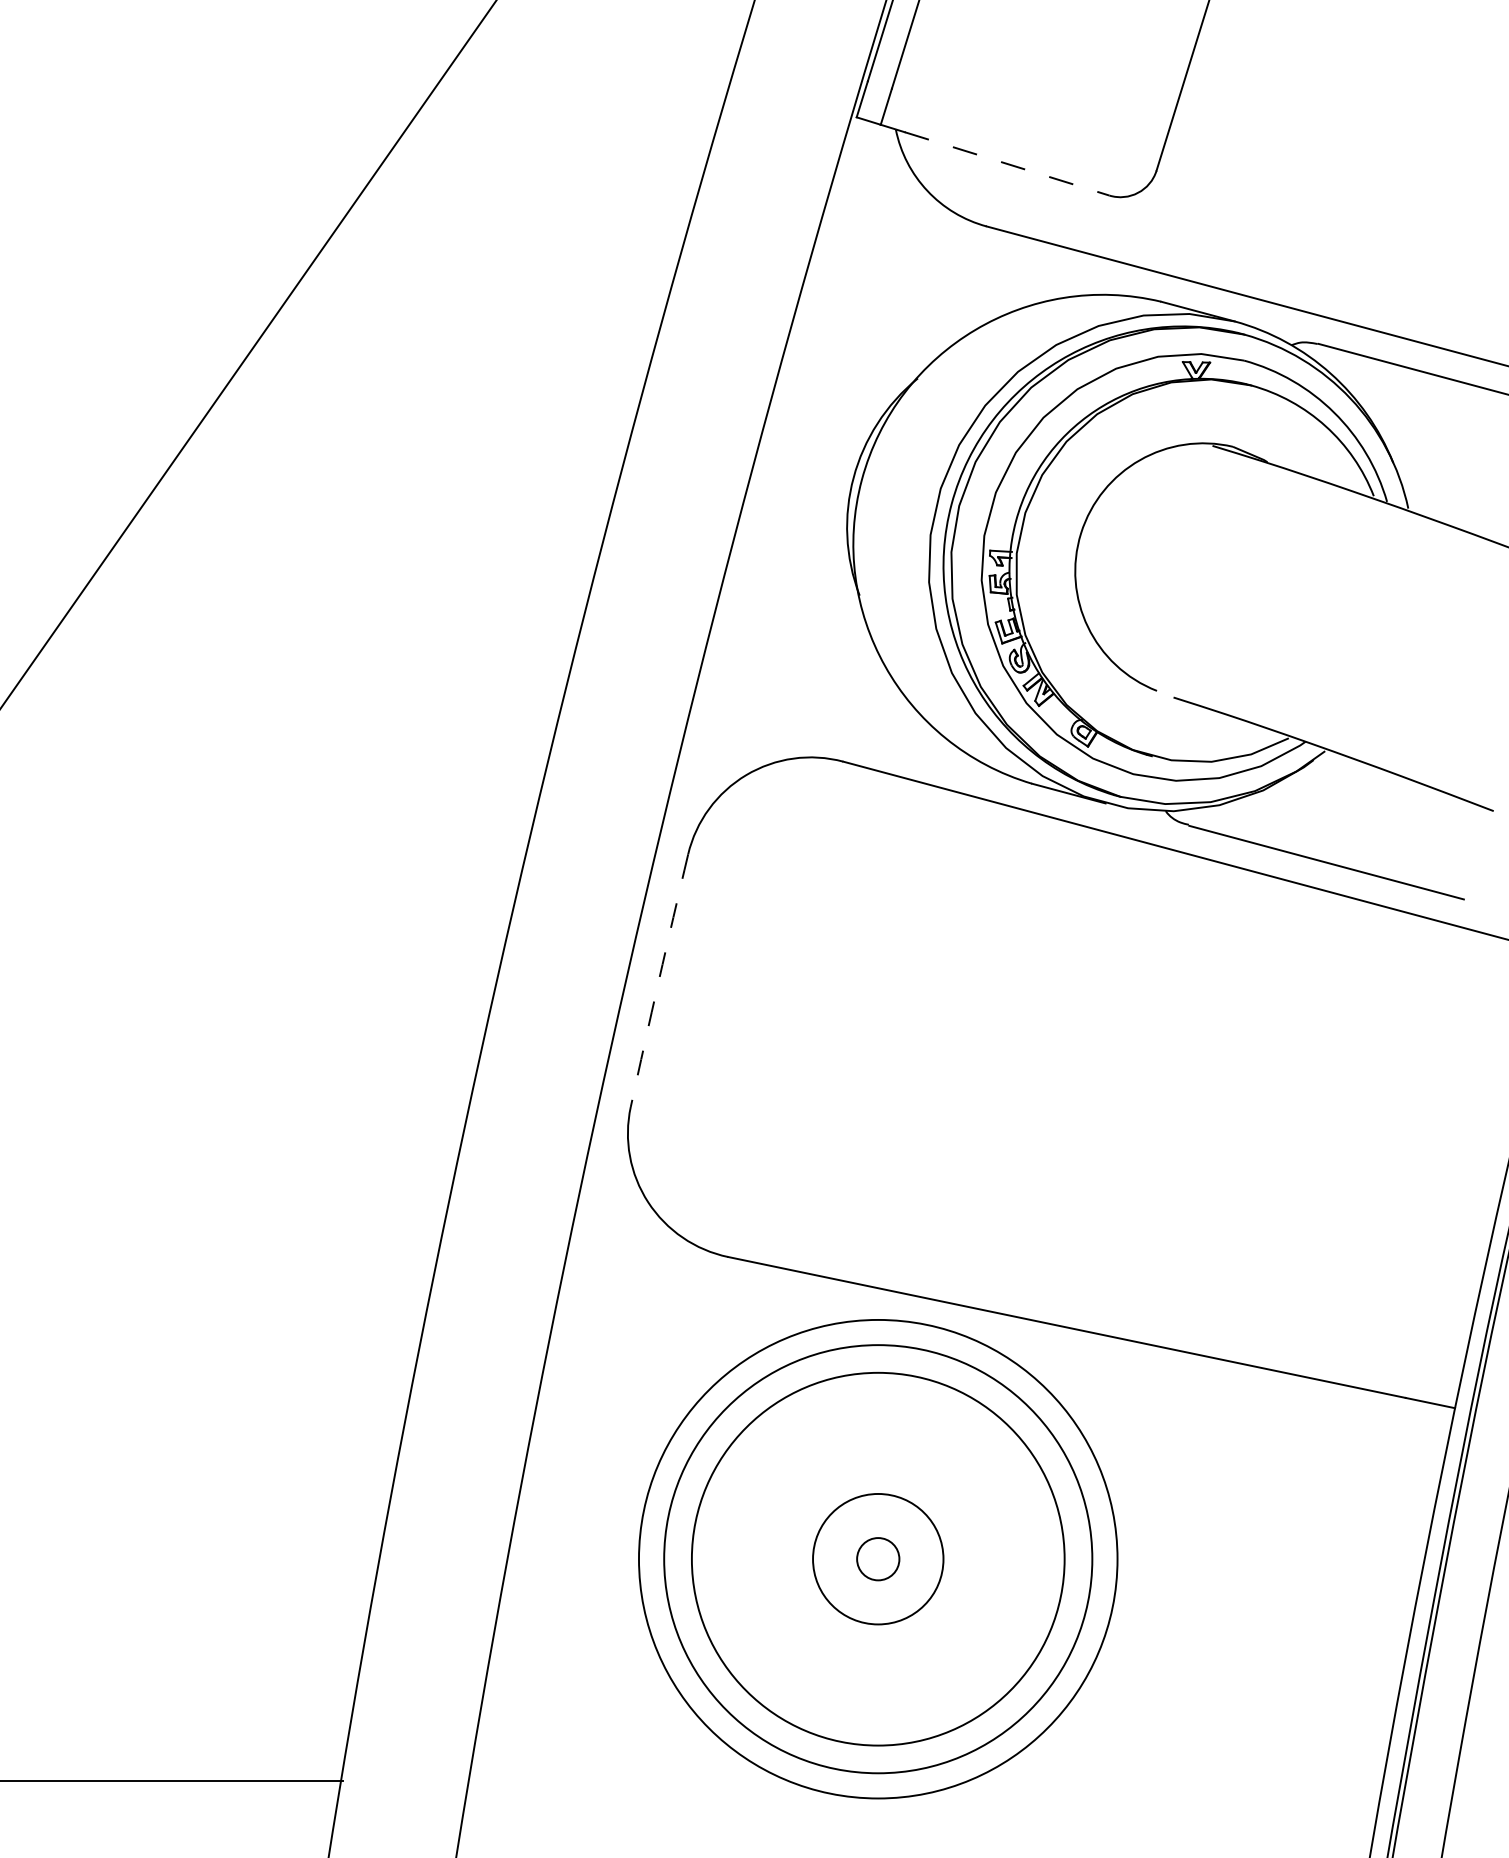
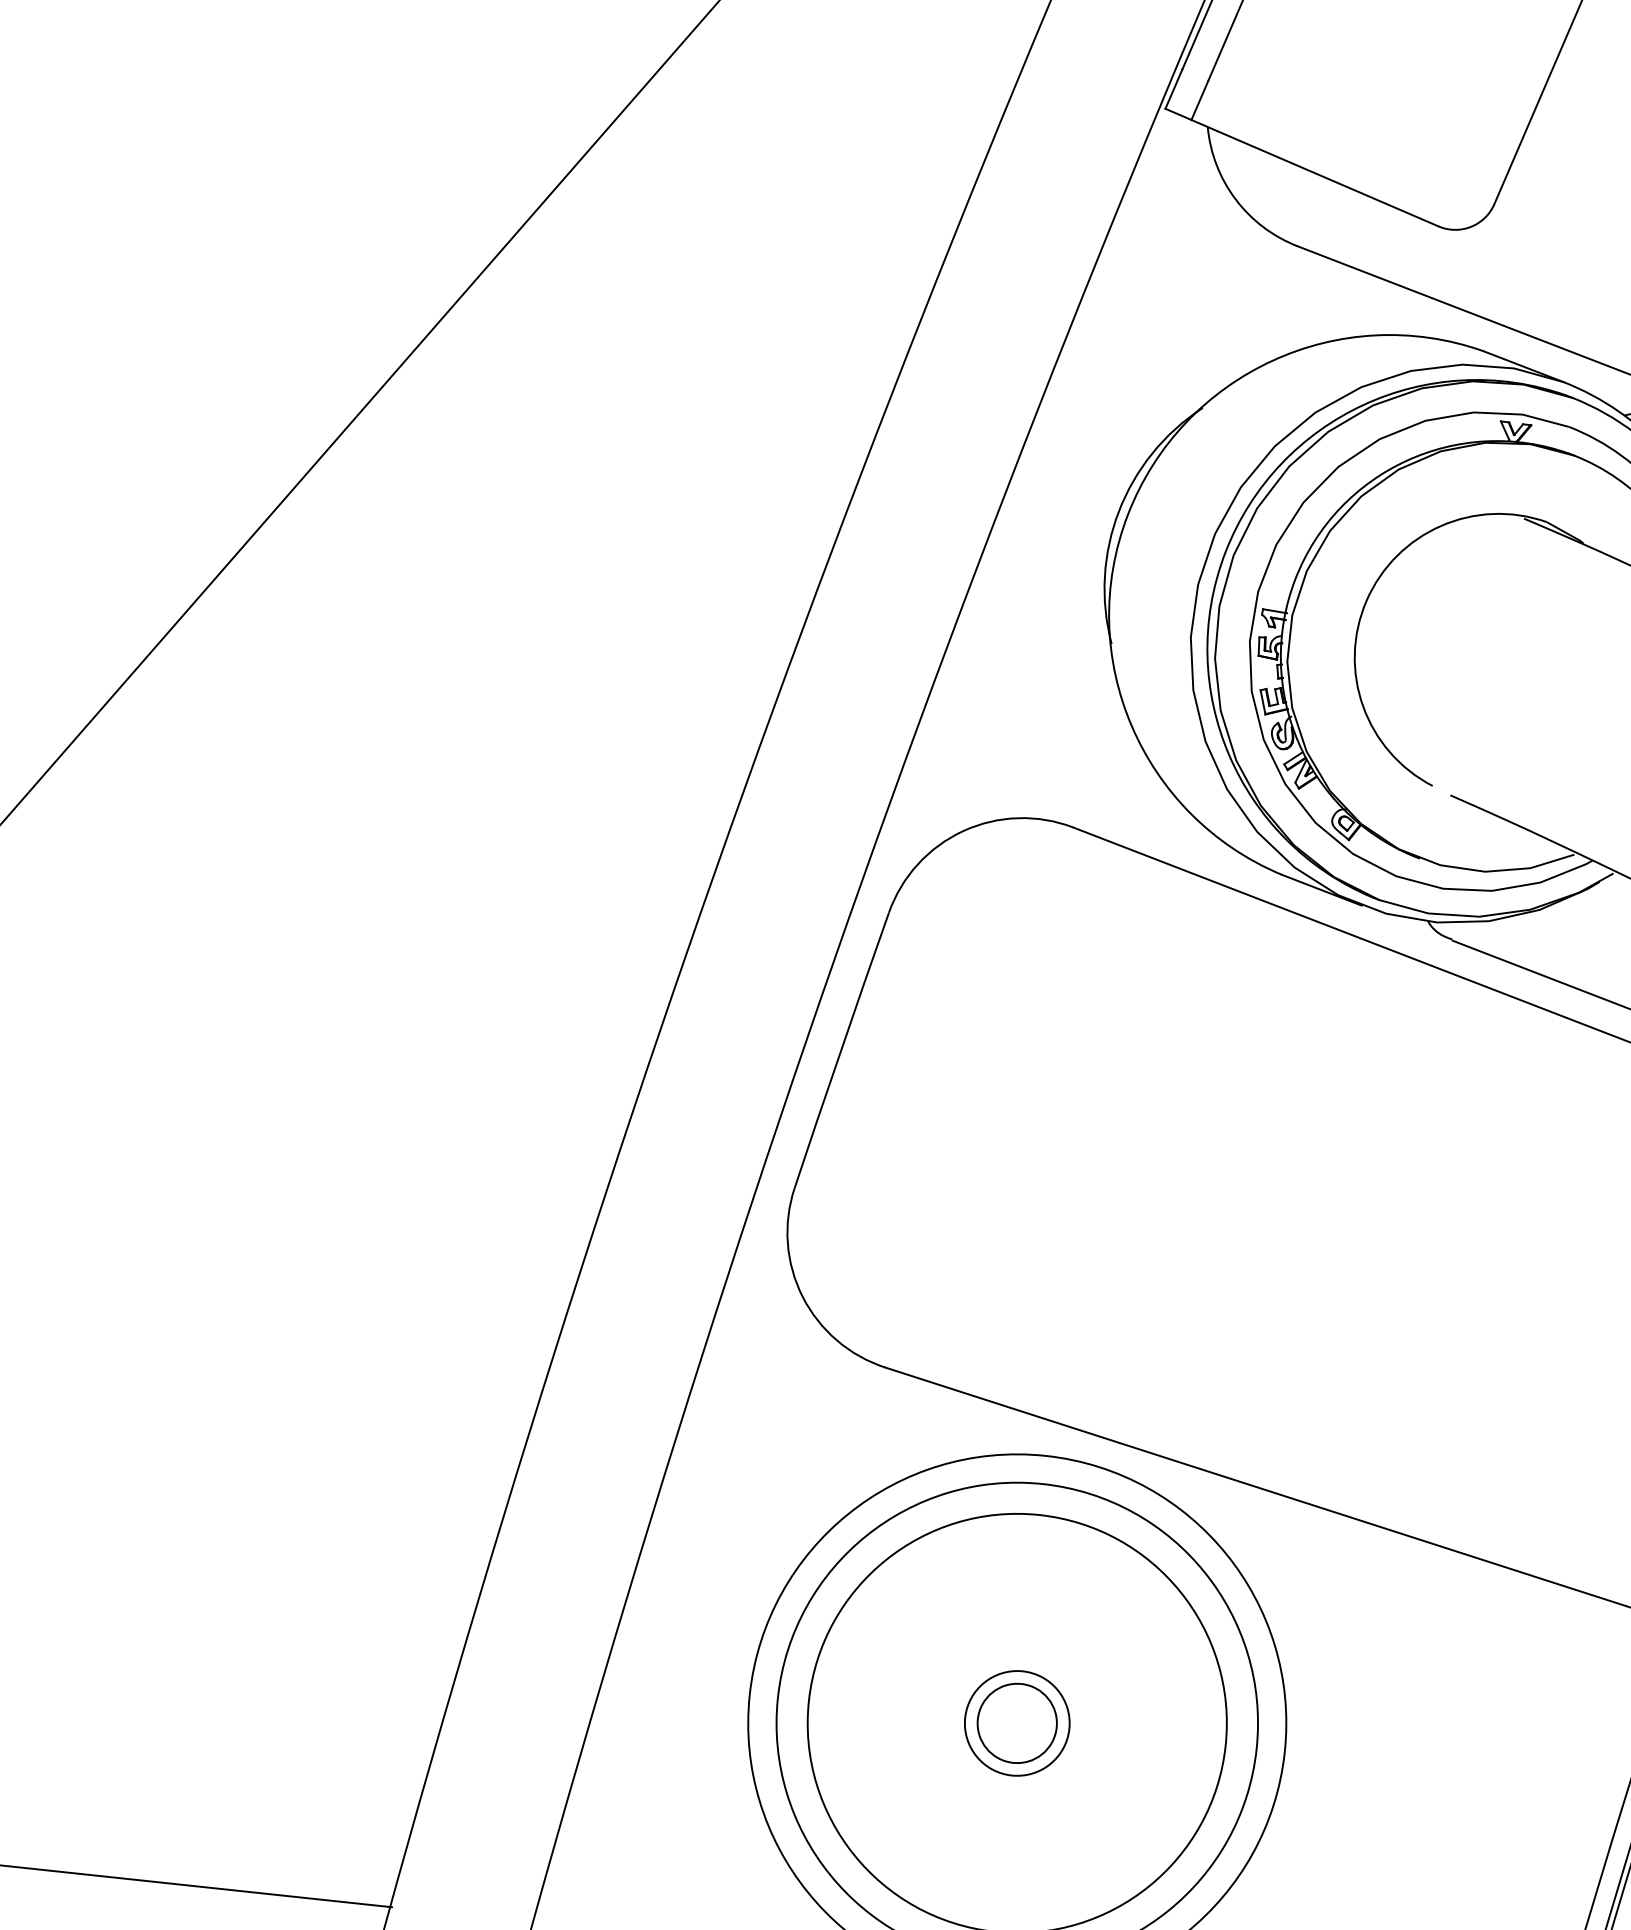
line: (1007, 164) -> (1328, 179), dashed -> solid
arc: (658, 980) -> (840, 1050), dashed -> solid
circle: (877, 1558) -> (1016, 1722), size x0.71
circle: (878, 1558) -> (1017, 1722), size x1.67

